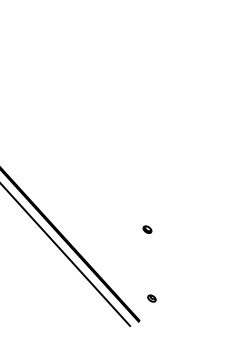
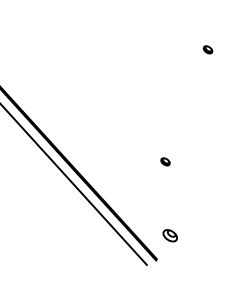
part: (187, 124) -> (208, 49), added
part: (151, 298) -> (169, 235), size x1.67

